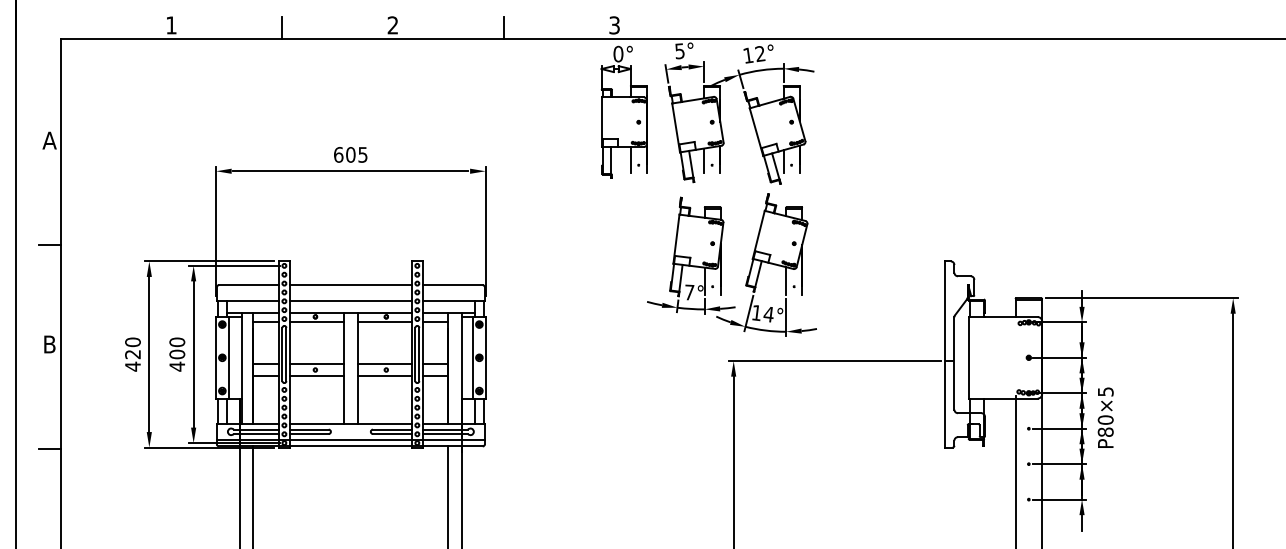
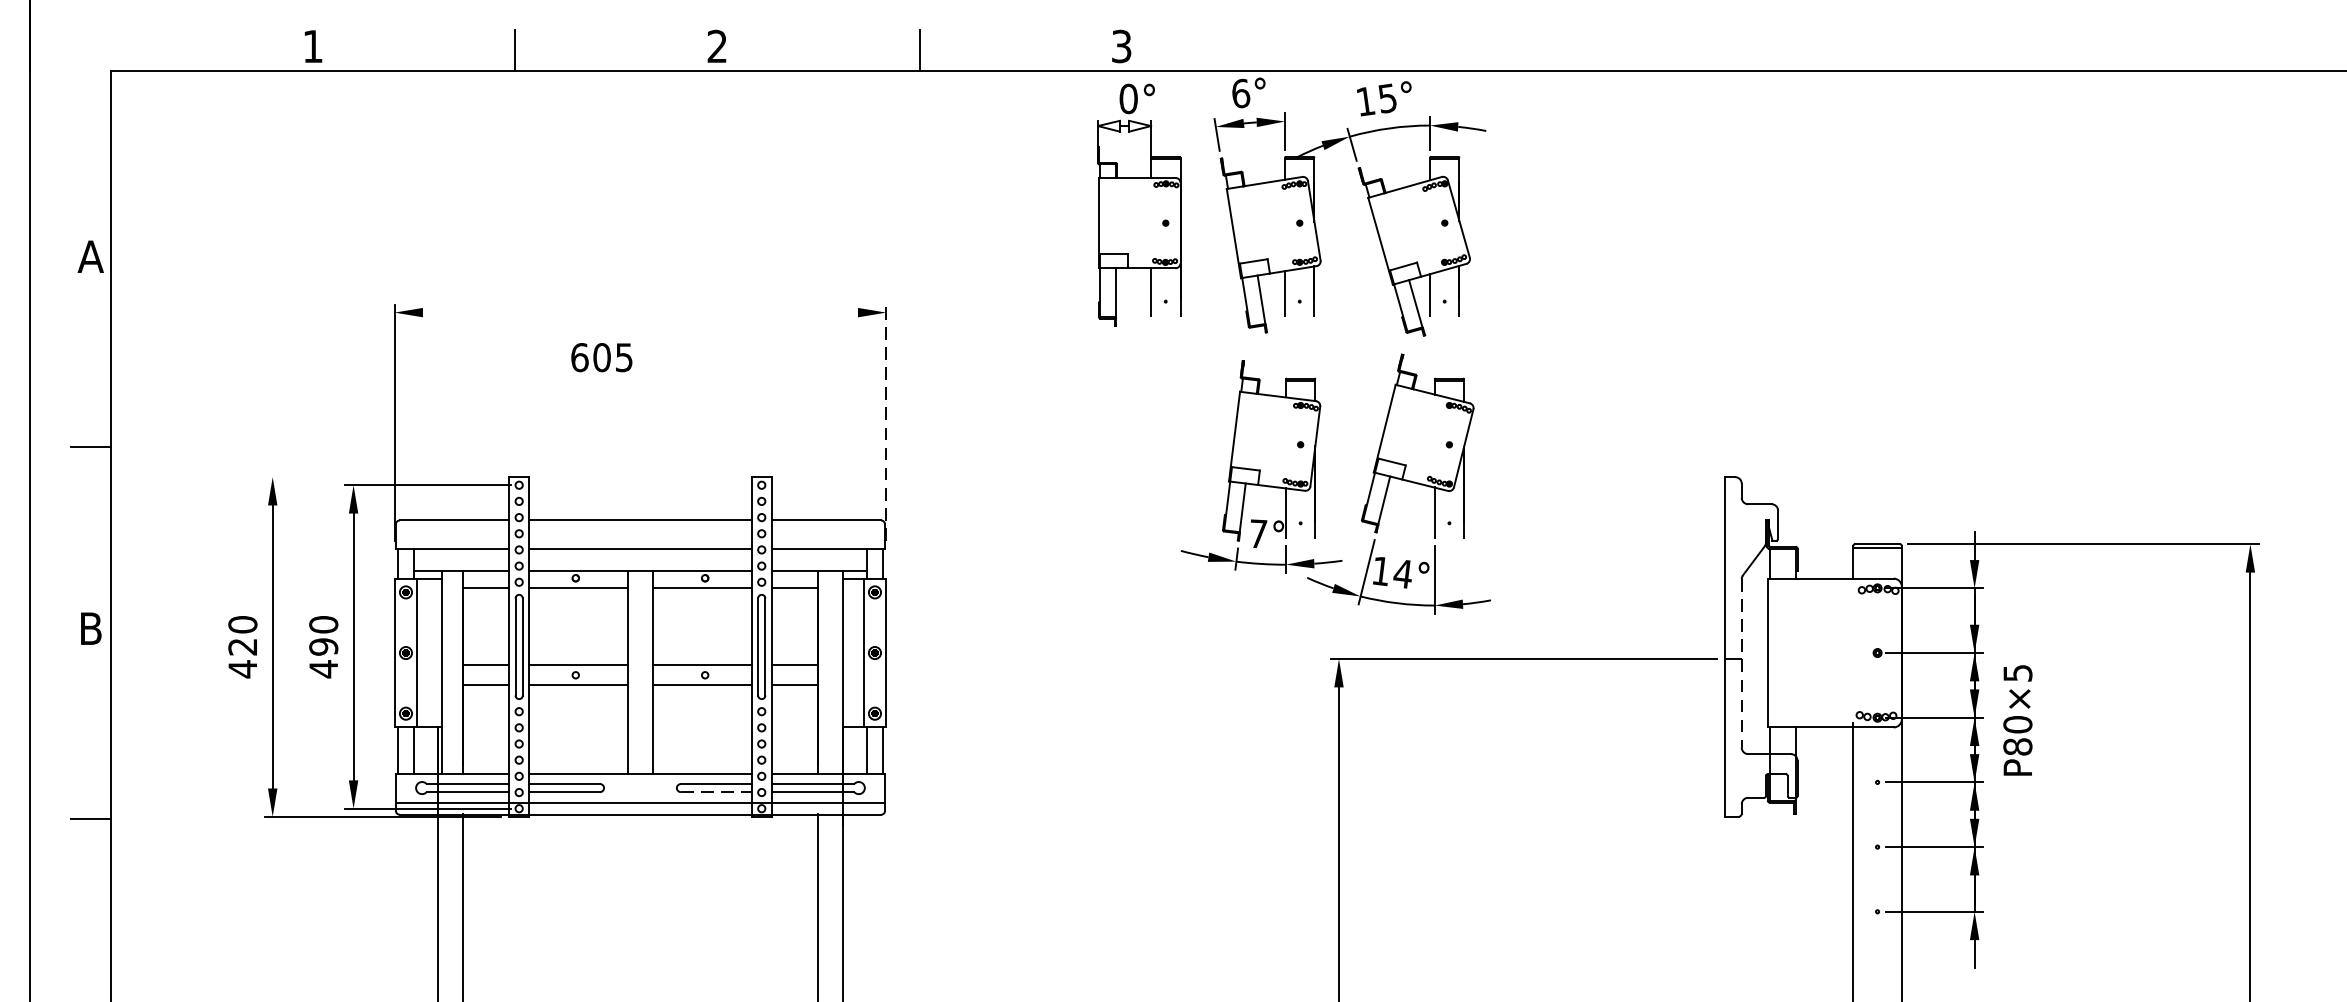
text: (680, 51) -> (1241, 94), 5° -> 6°
text: (760, 53) -> (1387, 97), 12° -> 15°
text: (350, 154) -> (601, 356), moved
line: (350, 171) -> (639, 313), removed
line: (485, 231) -> (886, 422), solid -> dashed
line: (209, 261) -> (382, 477), removed
text: (177, 354) -> (324, 646), 400 -> 490
line: (954, 364) -> (1741, 665), solid -> dashed
text: (1105, 417) -> (2017, 719), moved
line: (392, 434) -> (716, 792), solid -> dashed

